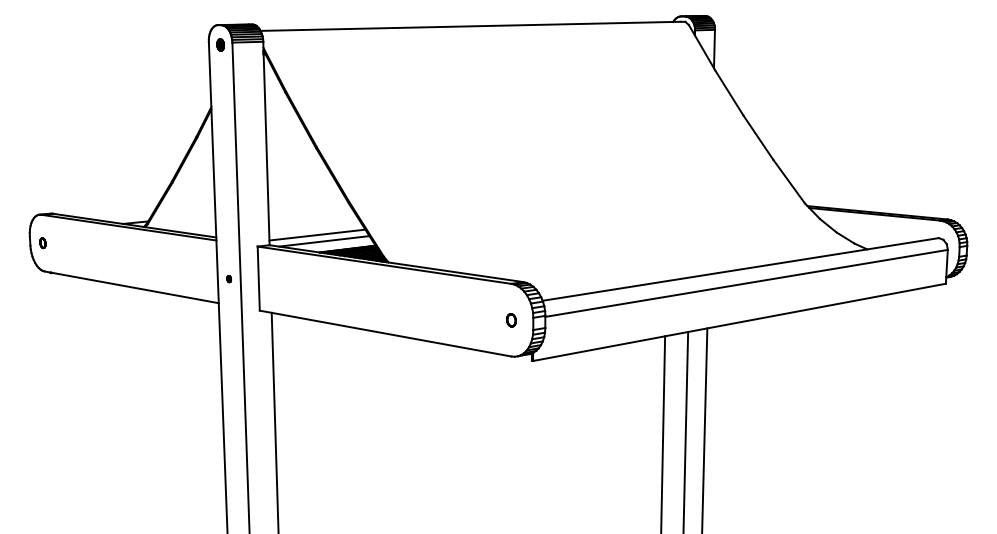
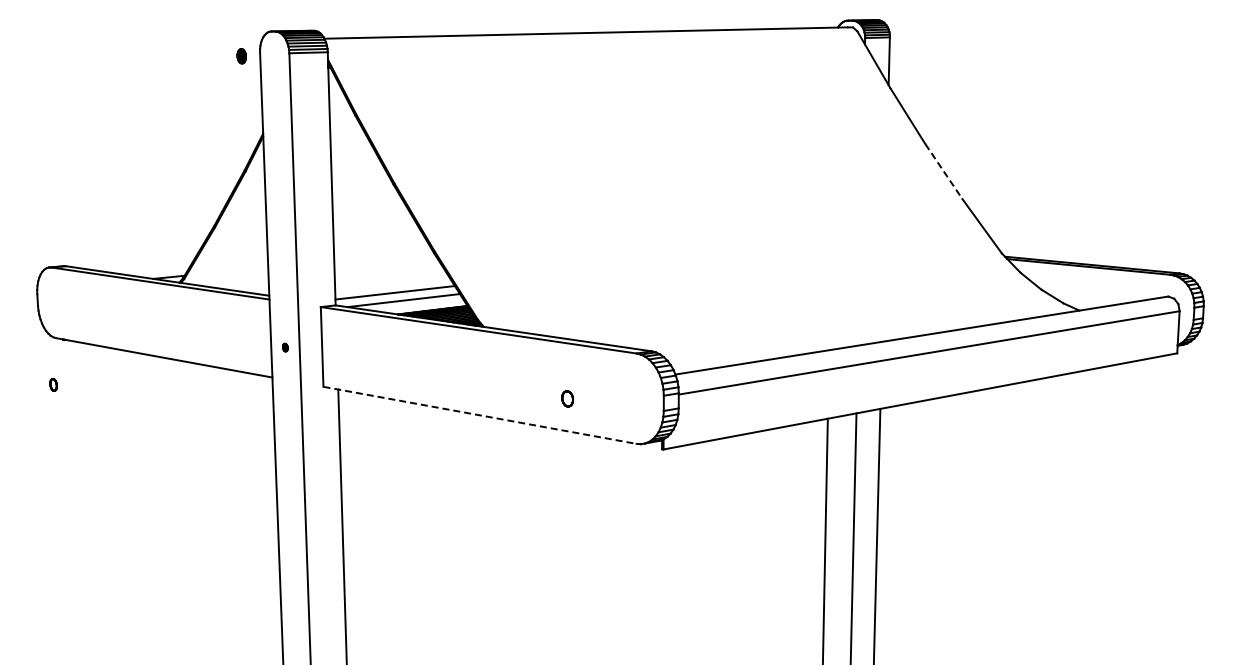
part: (220, 45) -> (241, 56), moved
line: (758, 138) -> (944, 172), solid -> dashed
part: (42, 242) -> (53, 384), moved
part: (511, 320) -> (567, 398), moved
line: (385, 333) -> (480, 415), solid -> dashed

